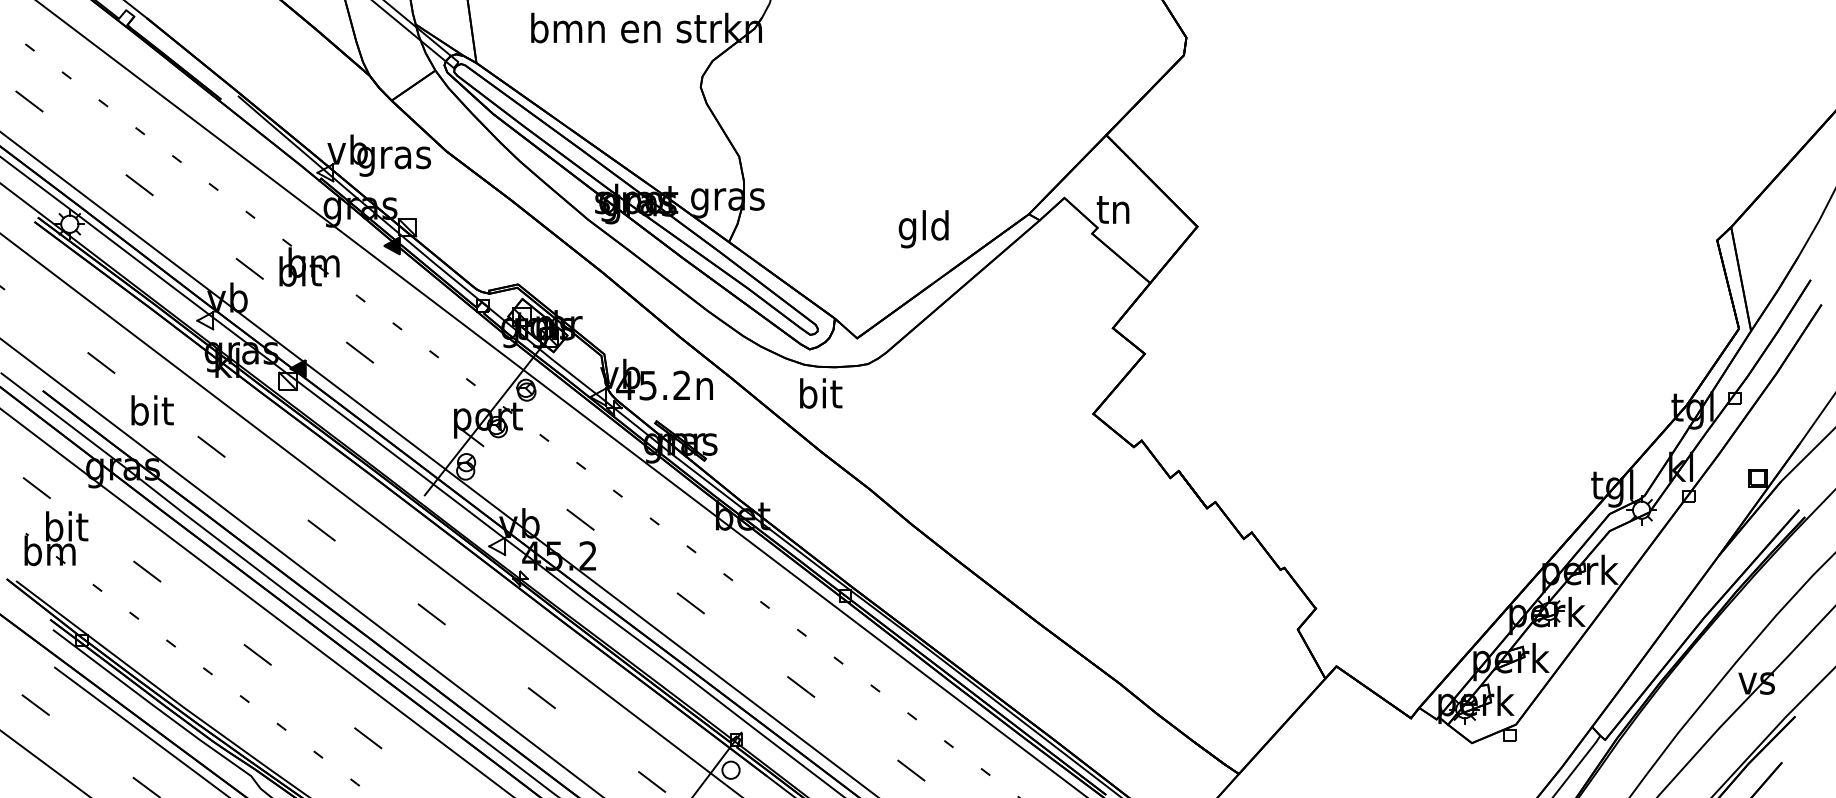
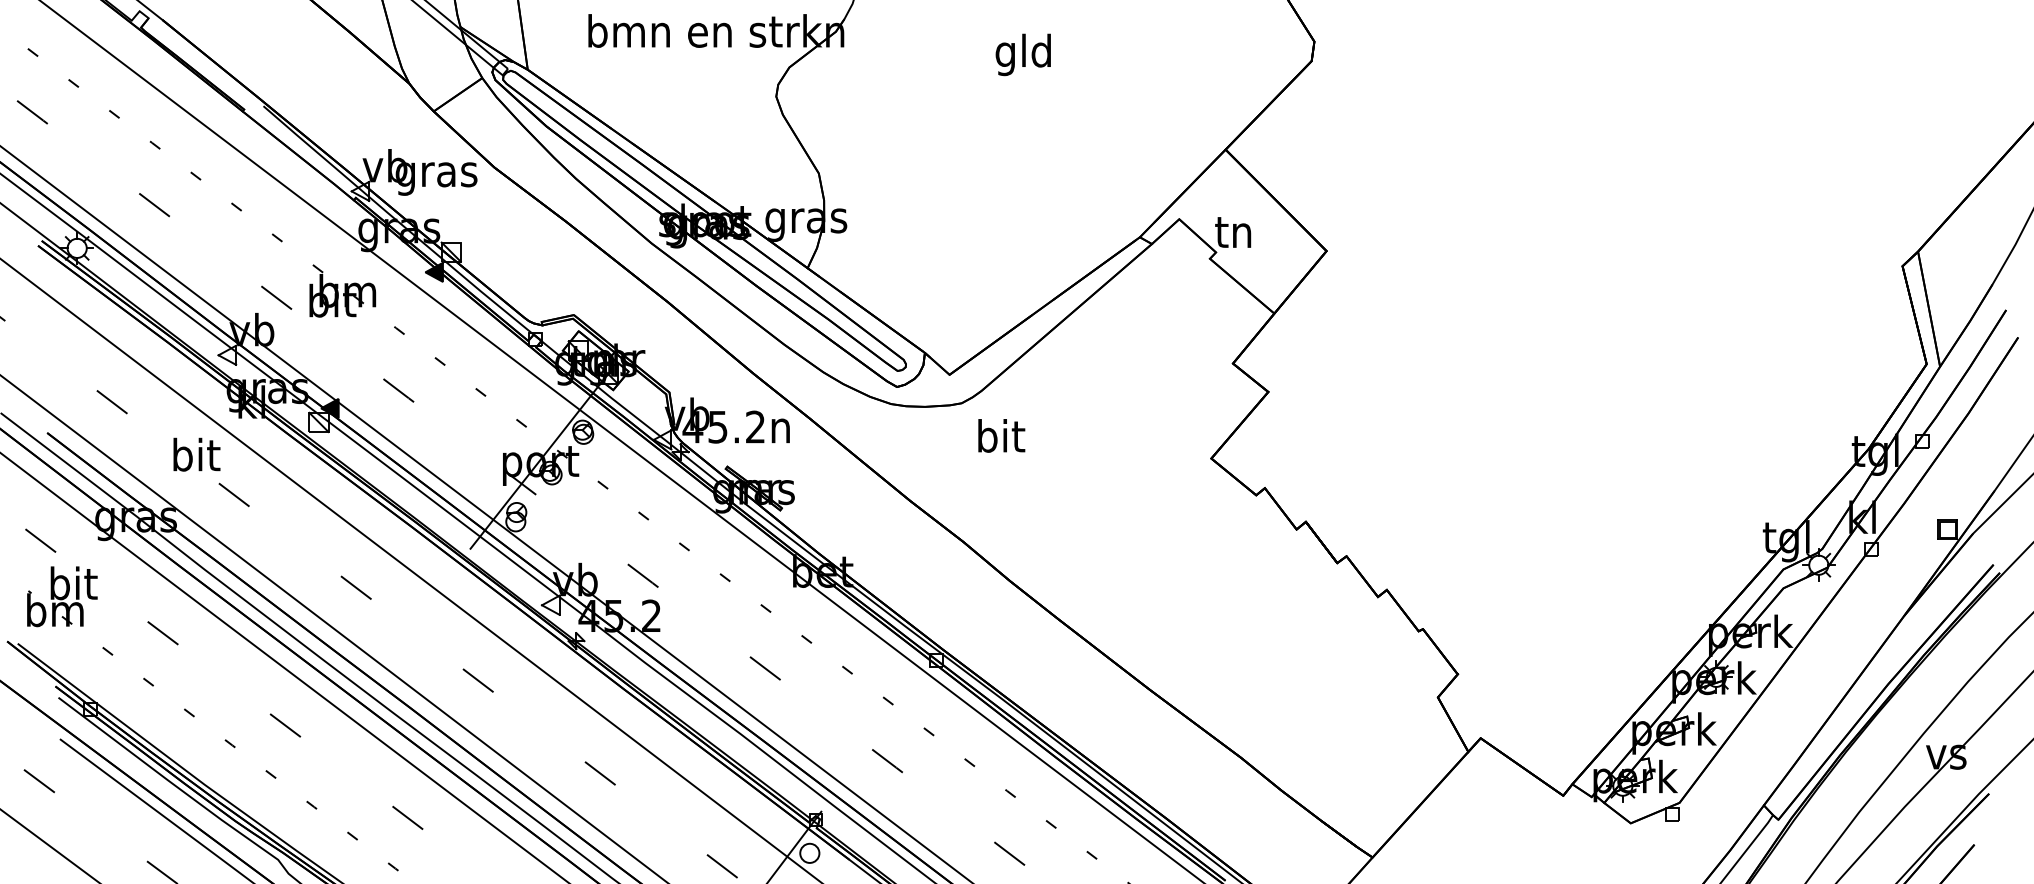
text: (922, 228) -> (1022, 54), moved
text: (820, 393) -> (1001, 435), moved
text: (152, 410) -> (196, 454), moved

